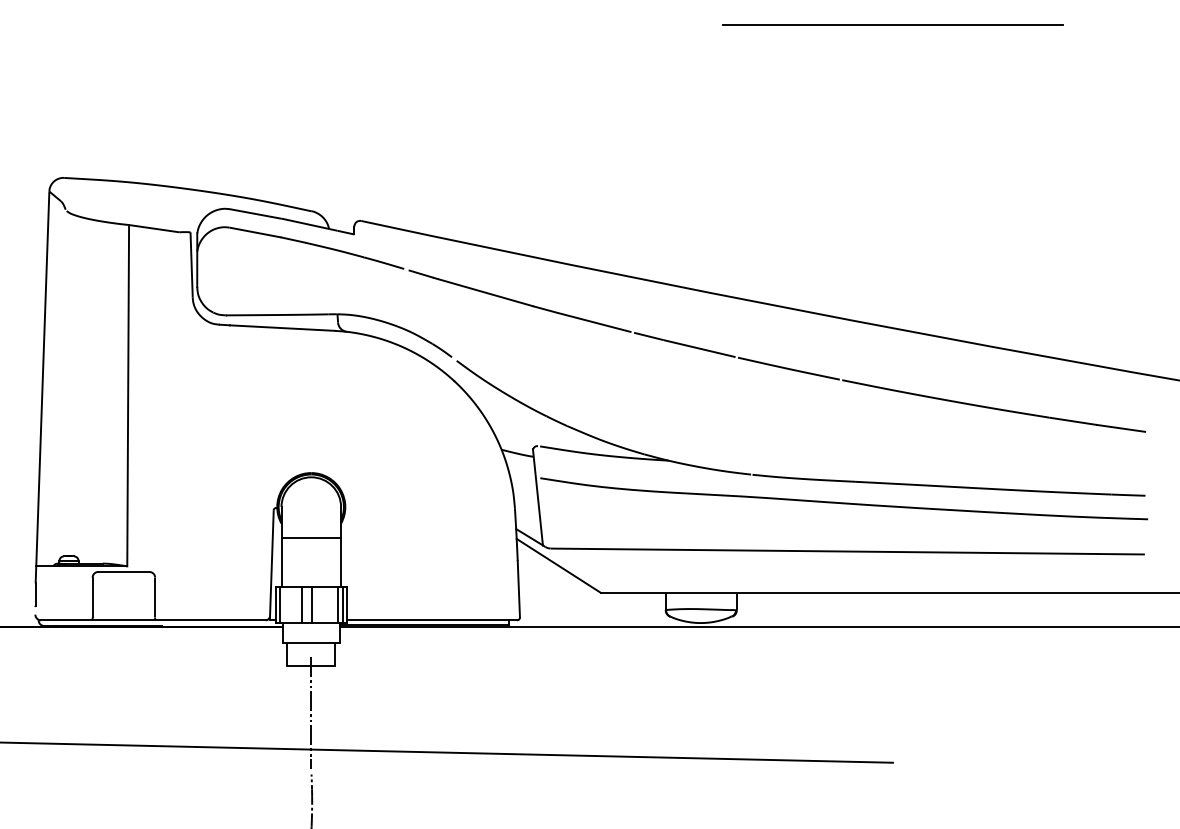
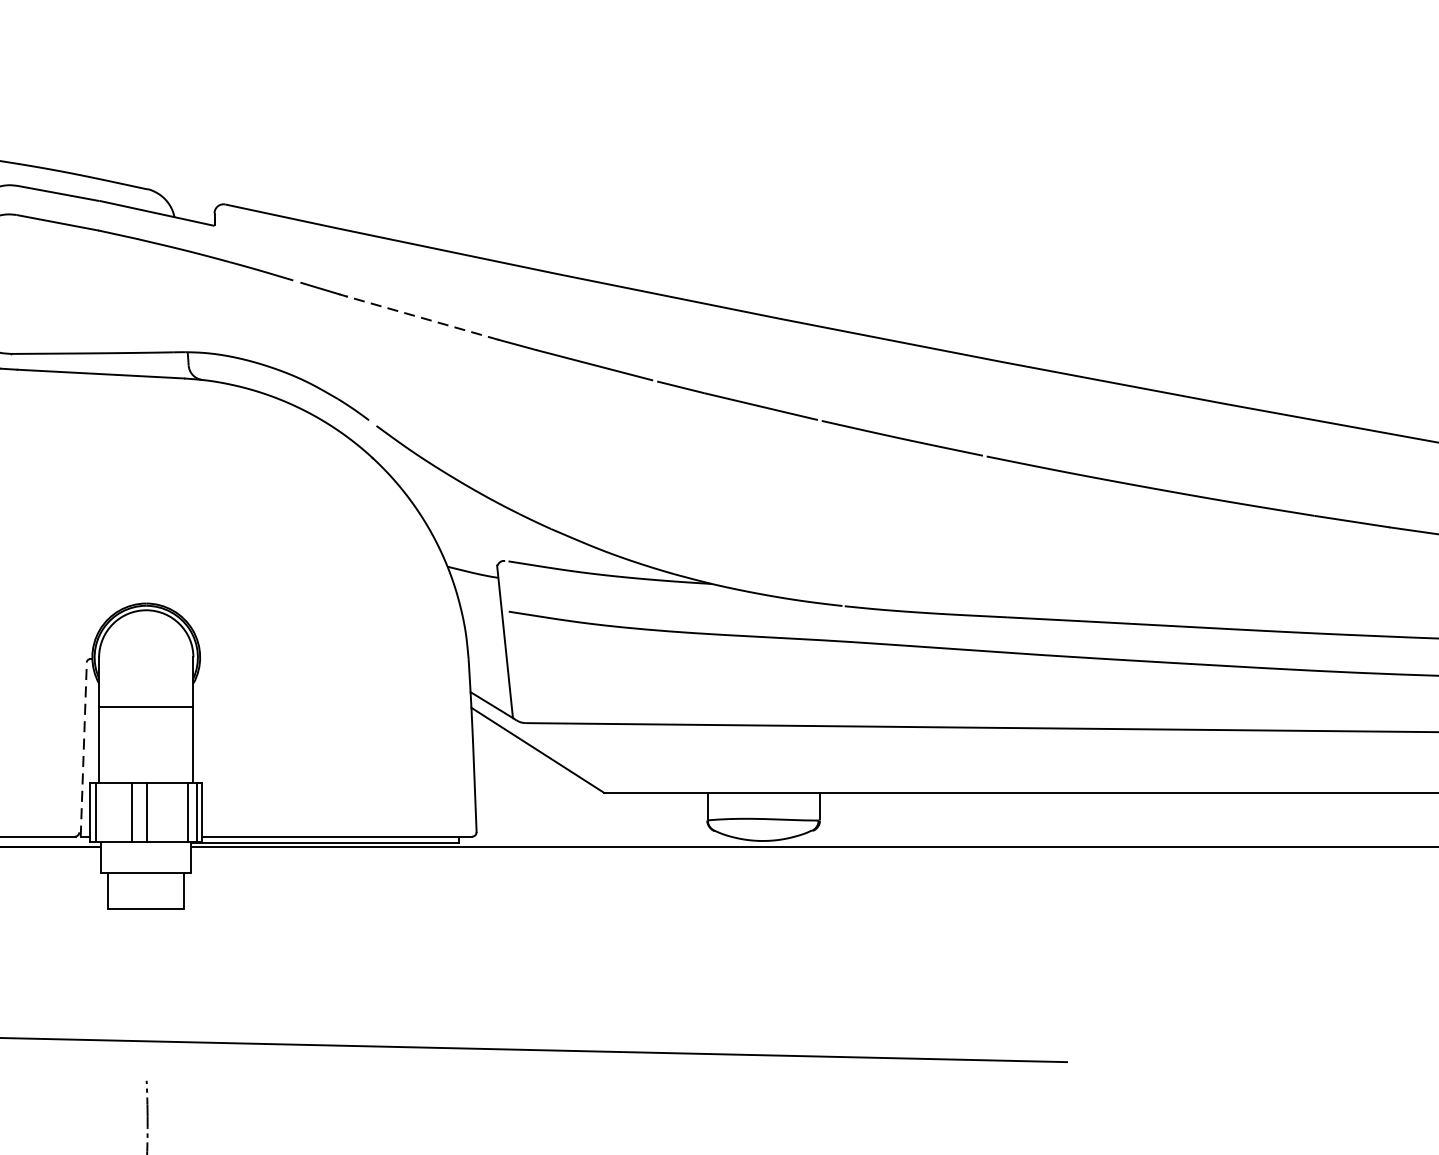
line: (485, 292) -> (422, 317), solid -> dashed
line: (271, 564) -> (83, 748), solid -> dashed
line: (311, 713) -> (146, 984), removed

